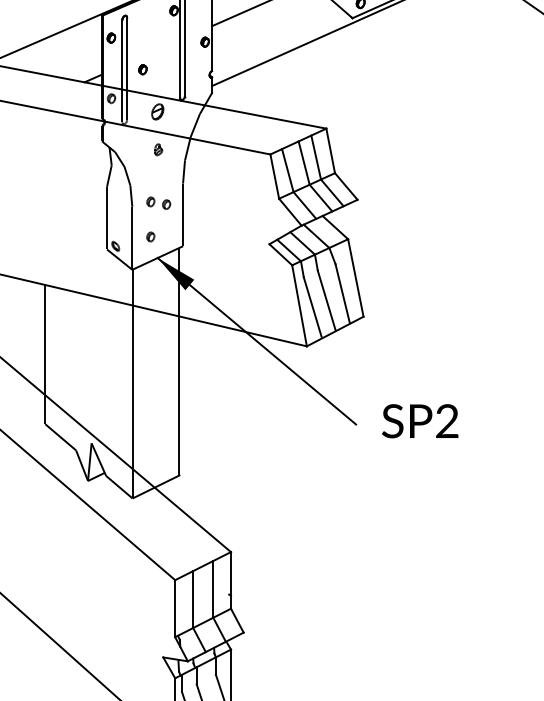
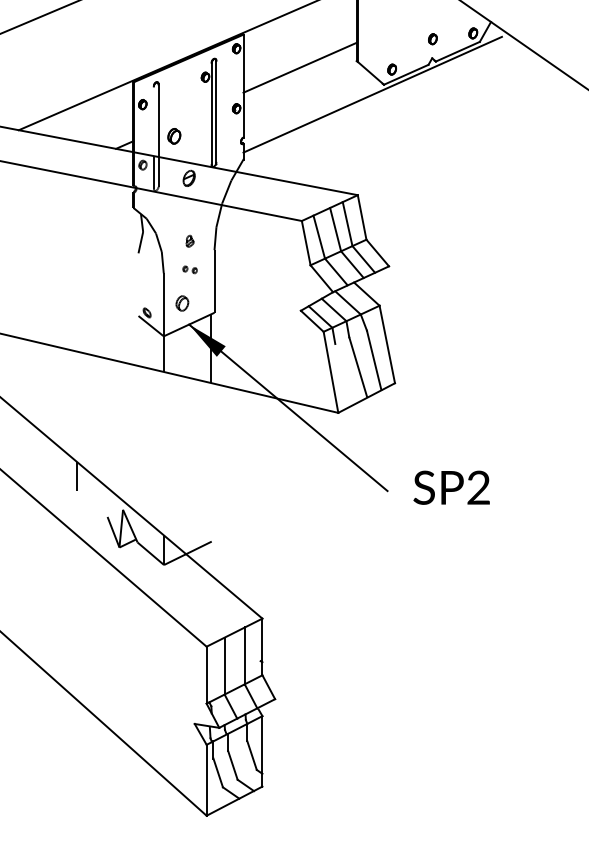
line: (122, 54) -> (153, 121), removed
part: (143, 68) -> (174, 135), size x1.6
part: (158, 148) -> (189, 240), moved
part: (158, 202) -> (189, 269), size x0.6
line: (107, 217) -> (138, 284), removed
part: (150, 236) -> (181, 303), size x1.6
line: (313, 306) -> (344, 373), removed
line: (45, 339) -> (76, 406), removed
line: (133, 386) -> (164, 453), removed
line: (179, 395) -> (210, 462), removed
line: (60, 436) -> (91, 503), removed

